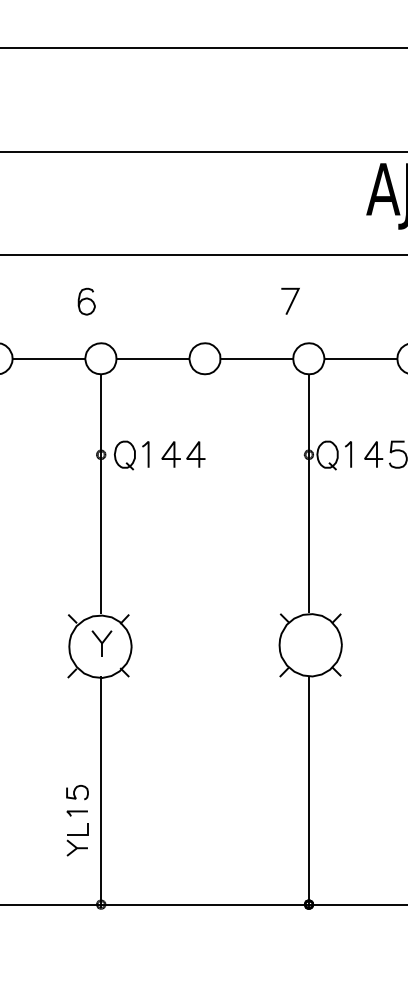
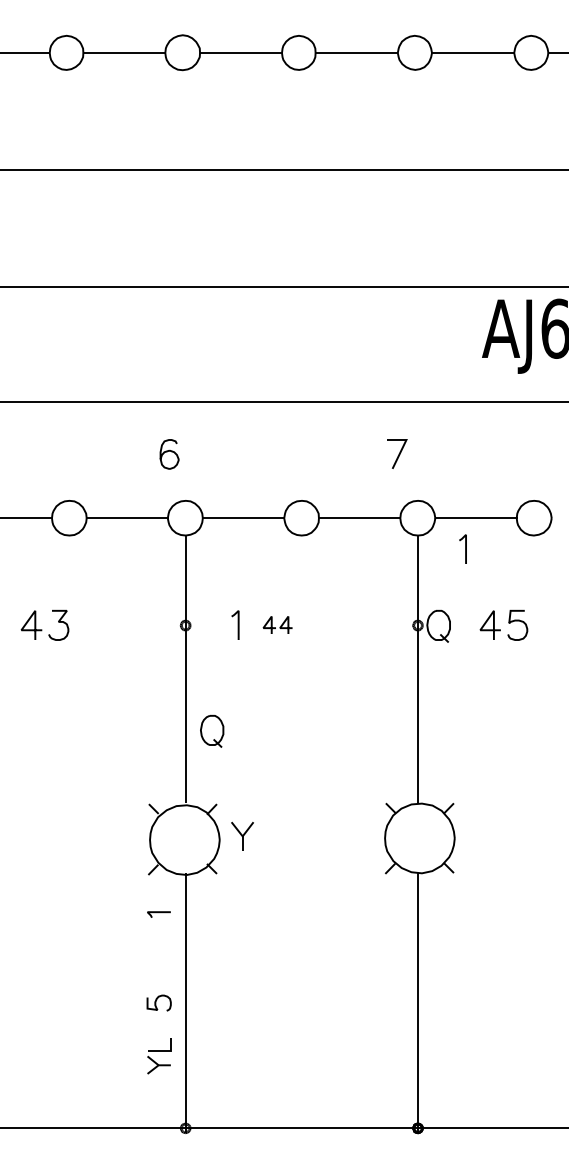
part: (183, 453) -> (277, 624), size x0.6
line: (350, 453) -> (465, 548), moved
part: (125, 454) -> (212, 730), moved
part: (101, 642) -> (242, 835), moved
line: (76, 812) -> (158, 913), moved

